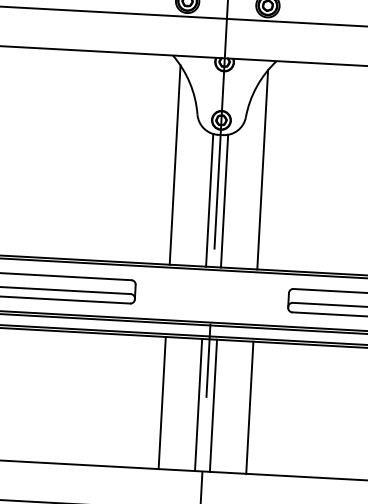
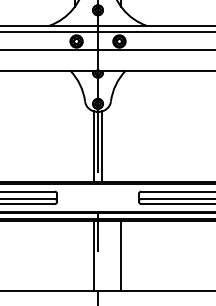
line: (174, 164) -> (74, 128), removed
line: (262, 168) -> (121, 128), removed
line: (162, 401) -> (74, 255), removed
line: (214, 404) -> (102, 255), removed

